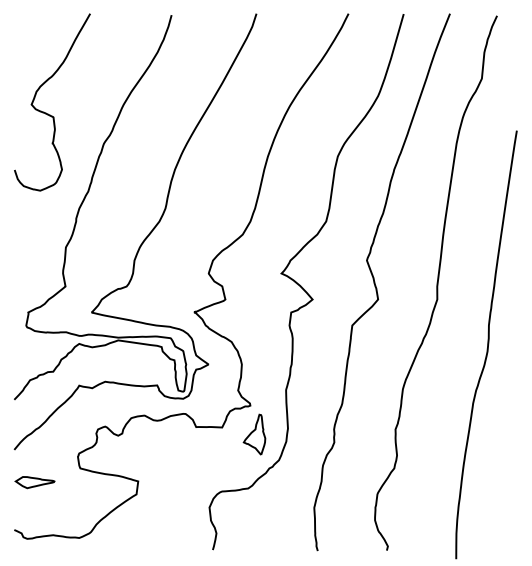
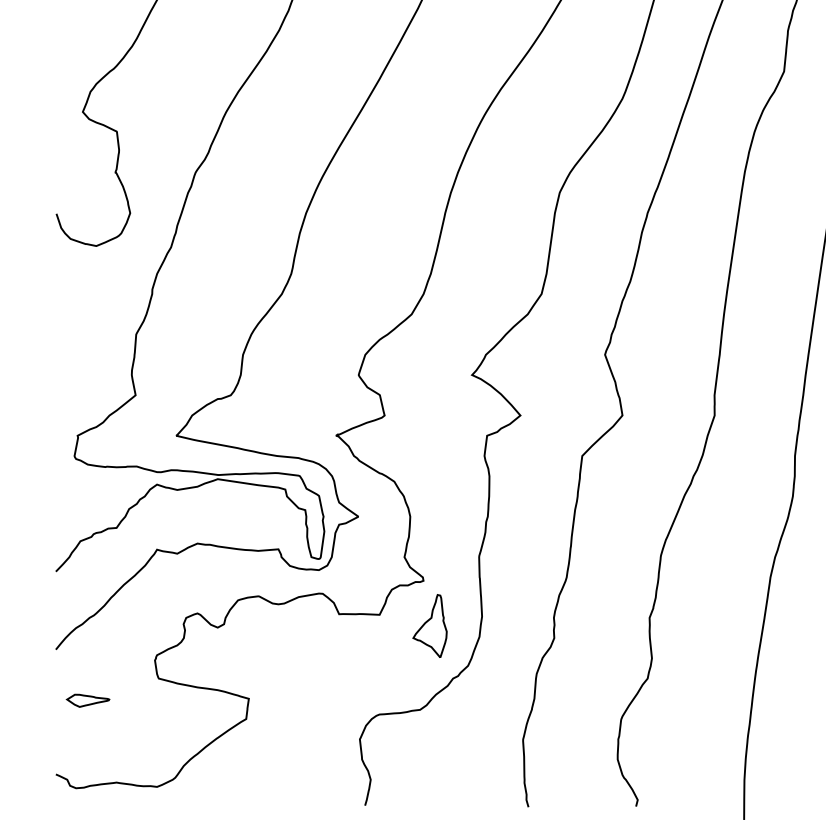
part: (34, 482) -> (87, 700), size x0.7

